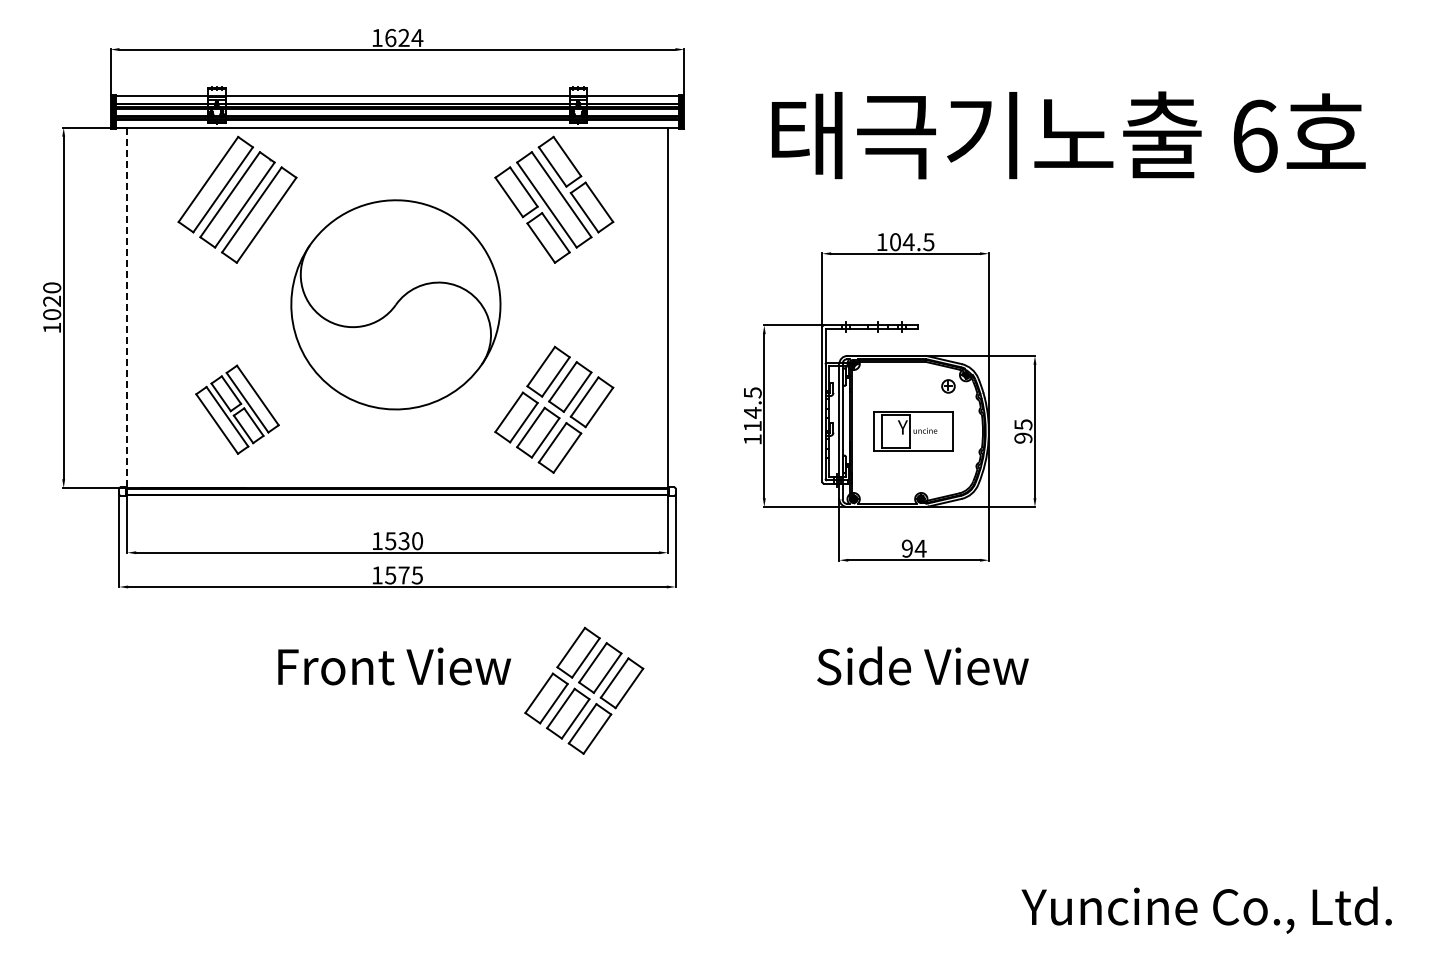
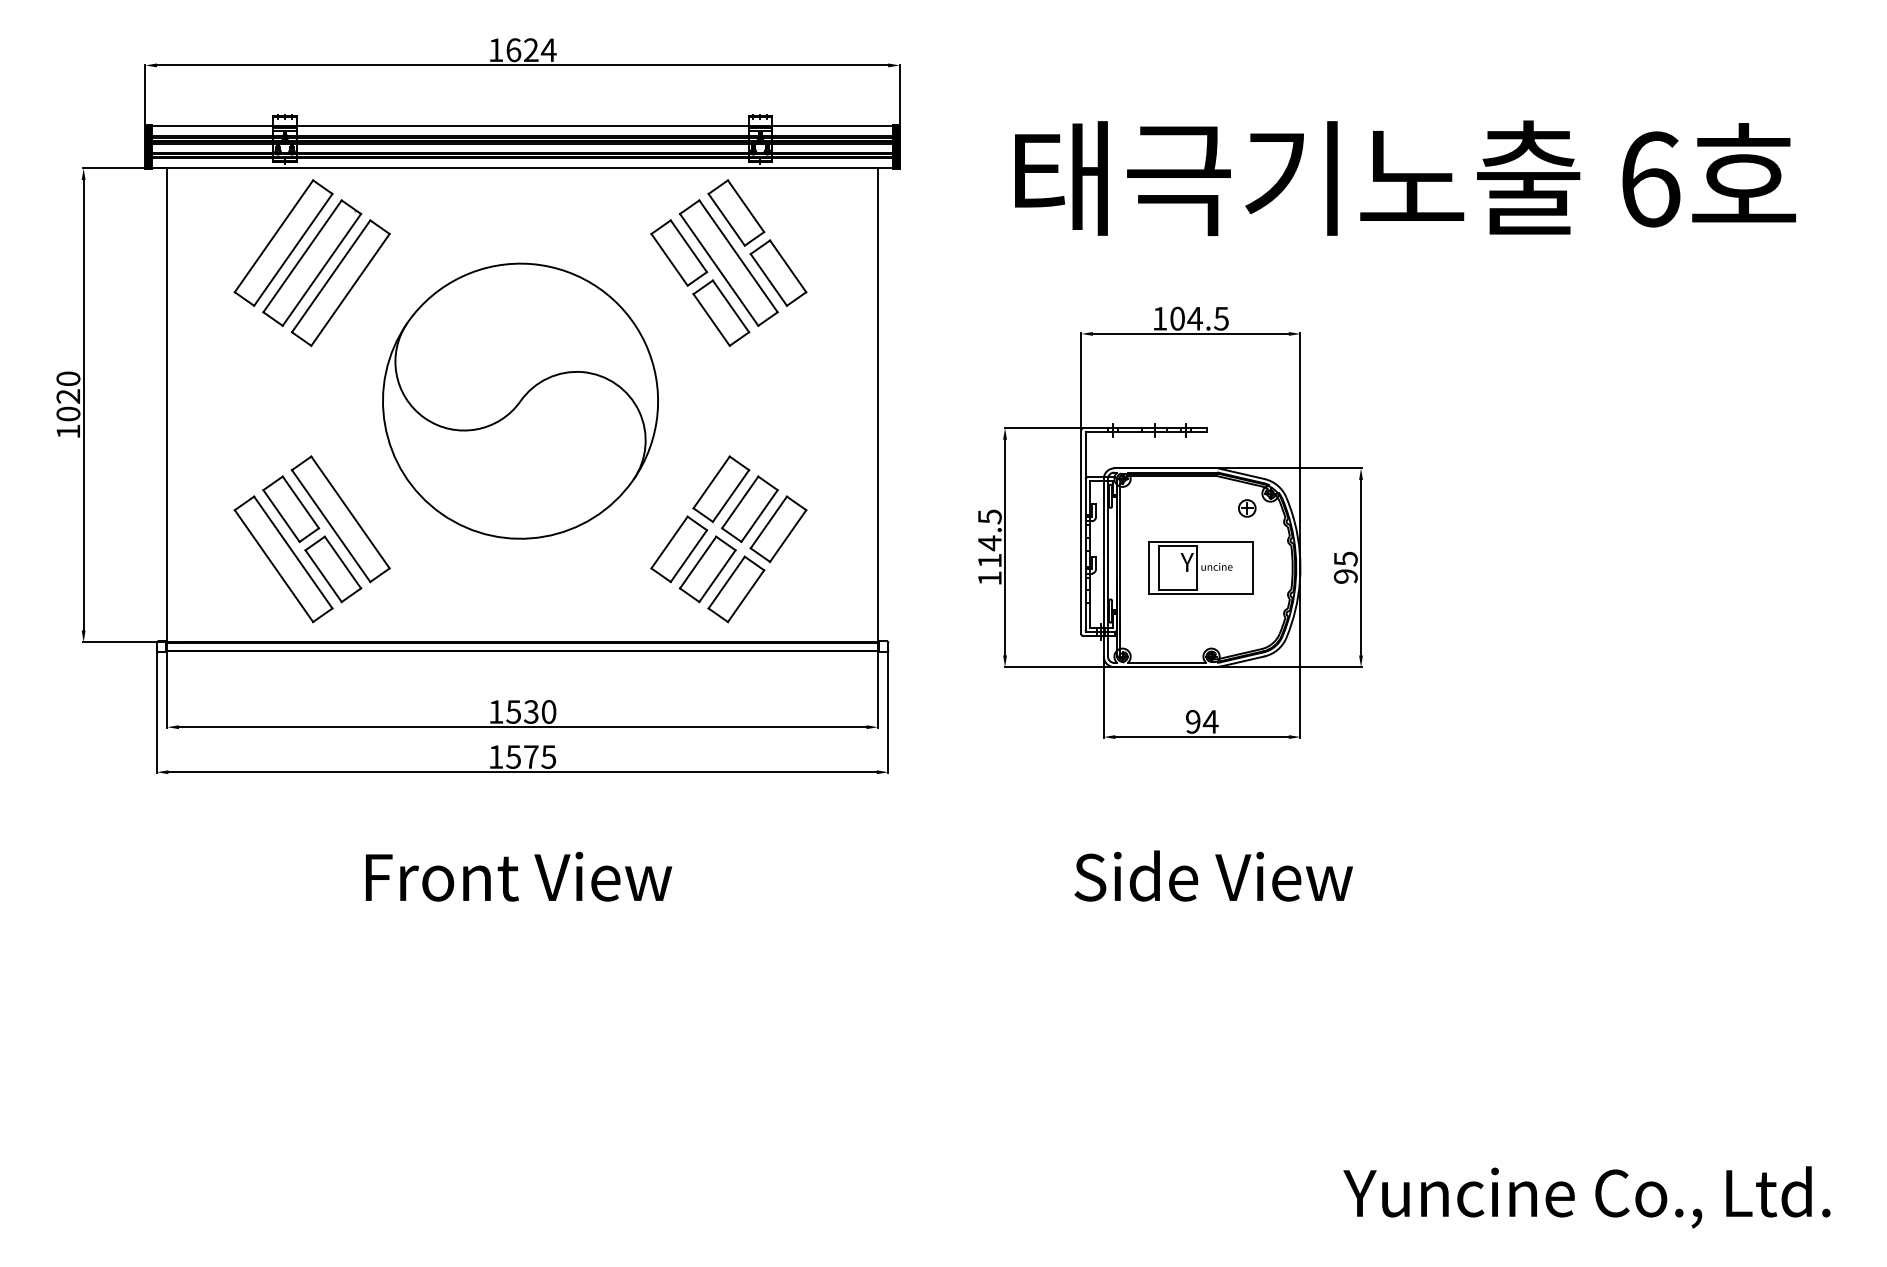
line: (127, 308) -> (167, 405), dashed -> solid
part: (237, 409) -> (312, 538), size x1.43
part: (584, 690) -> (768, 908), removed

